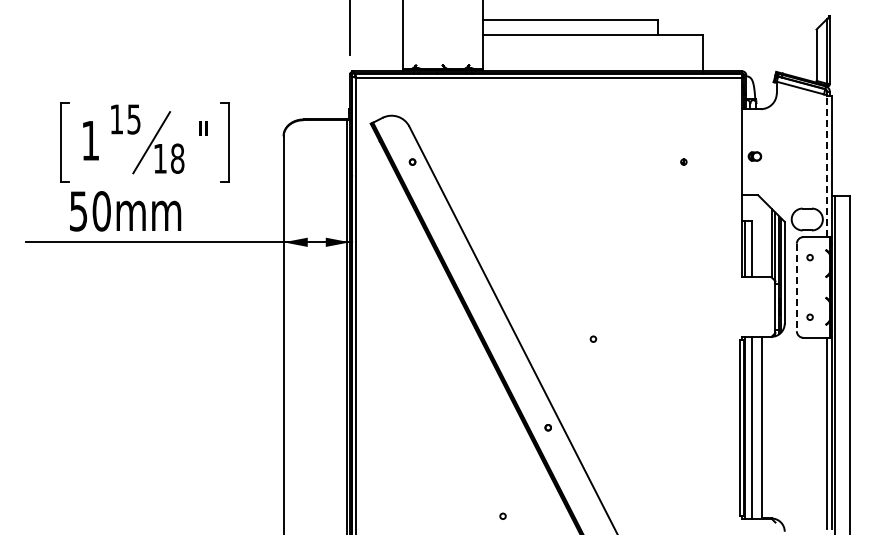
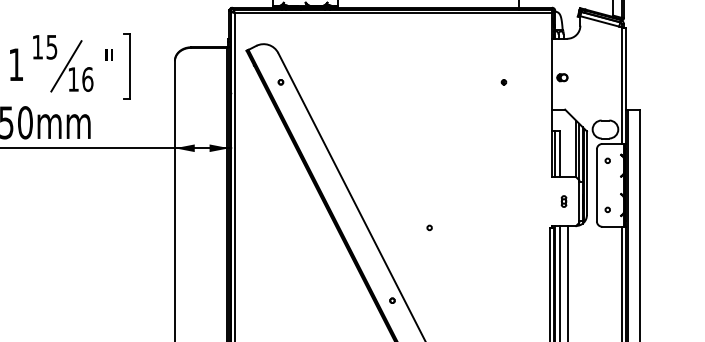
text: (177, 158) -> (87, 79), 18 -> 16
line: (827, 166) -> (622, 85), dashed -> solid
line: (796, 287) -> (596, 185), dashed -> solid
part: (756, 306) -> (563, 201), added

